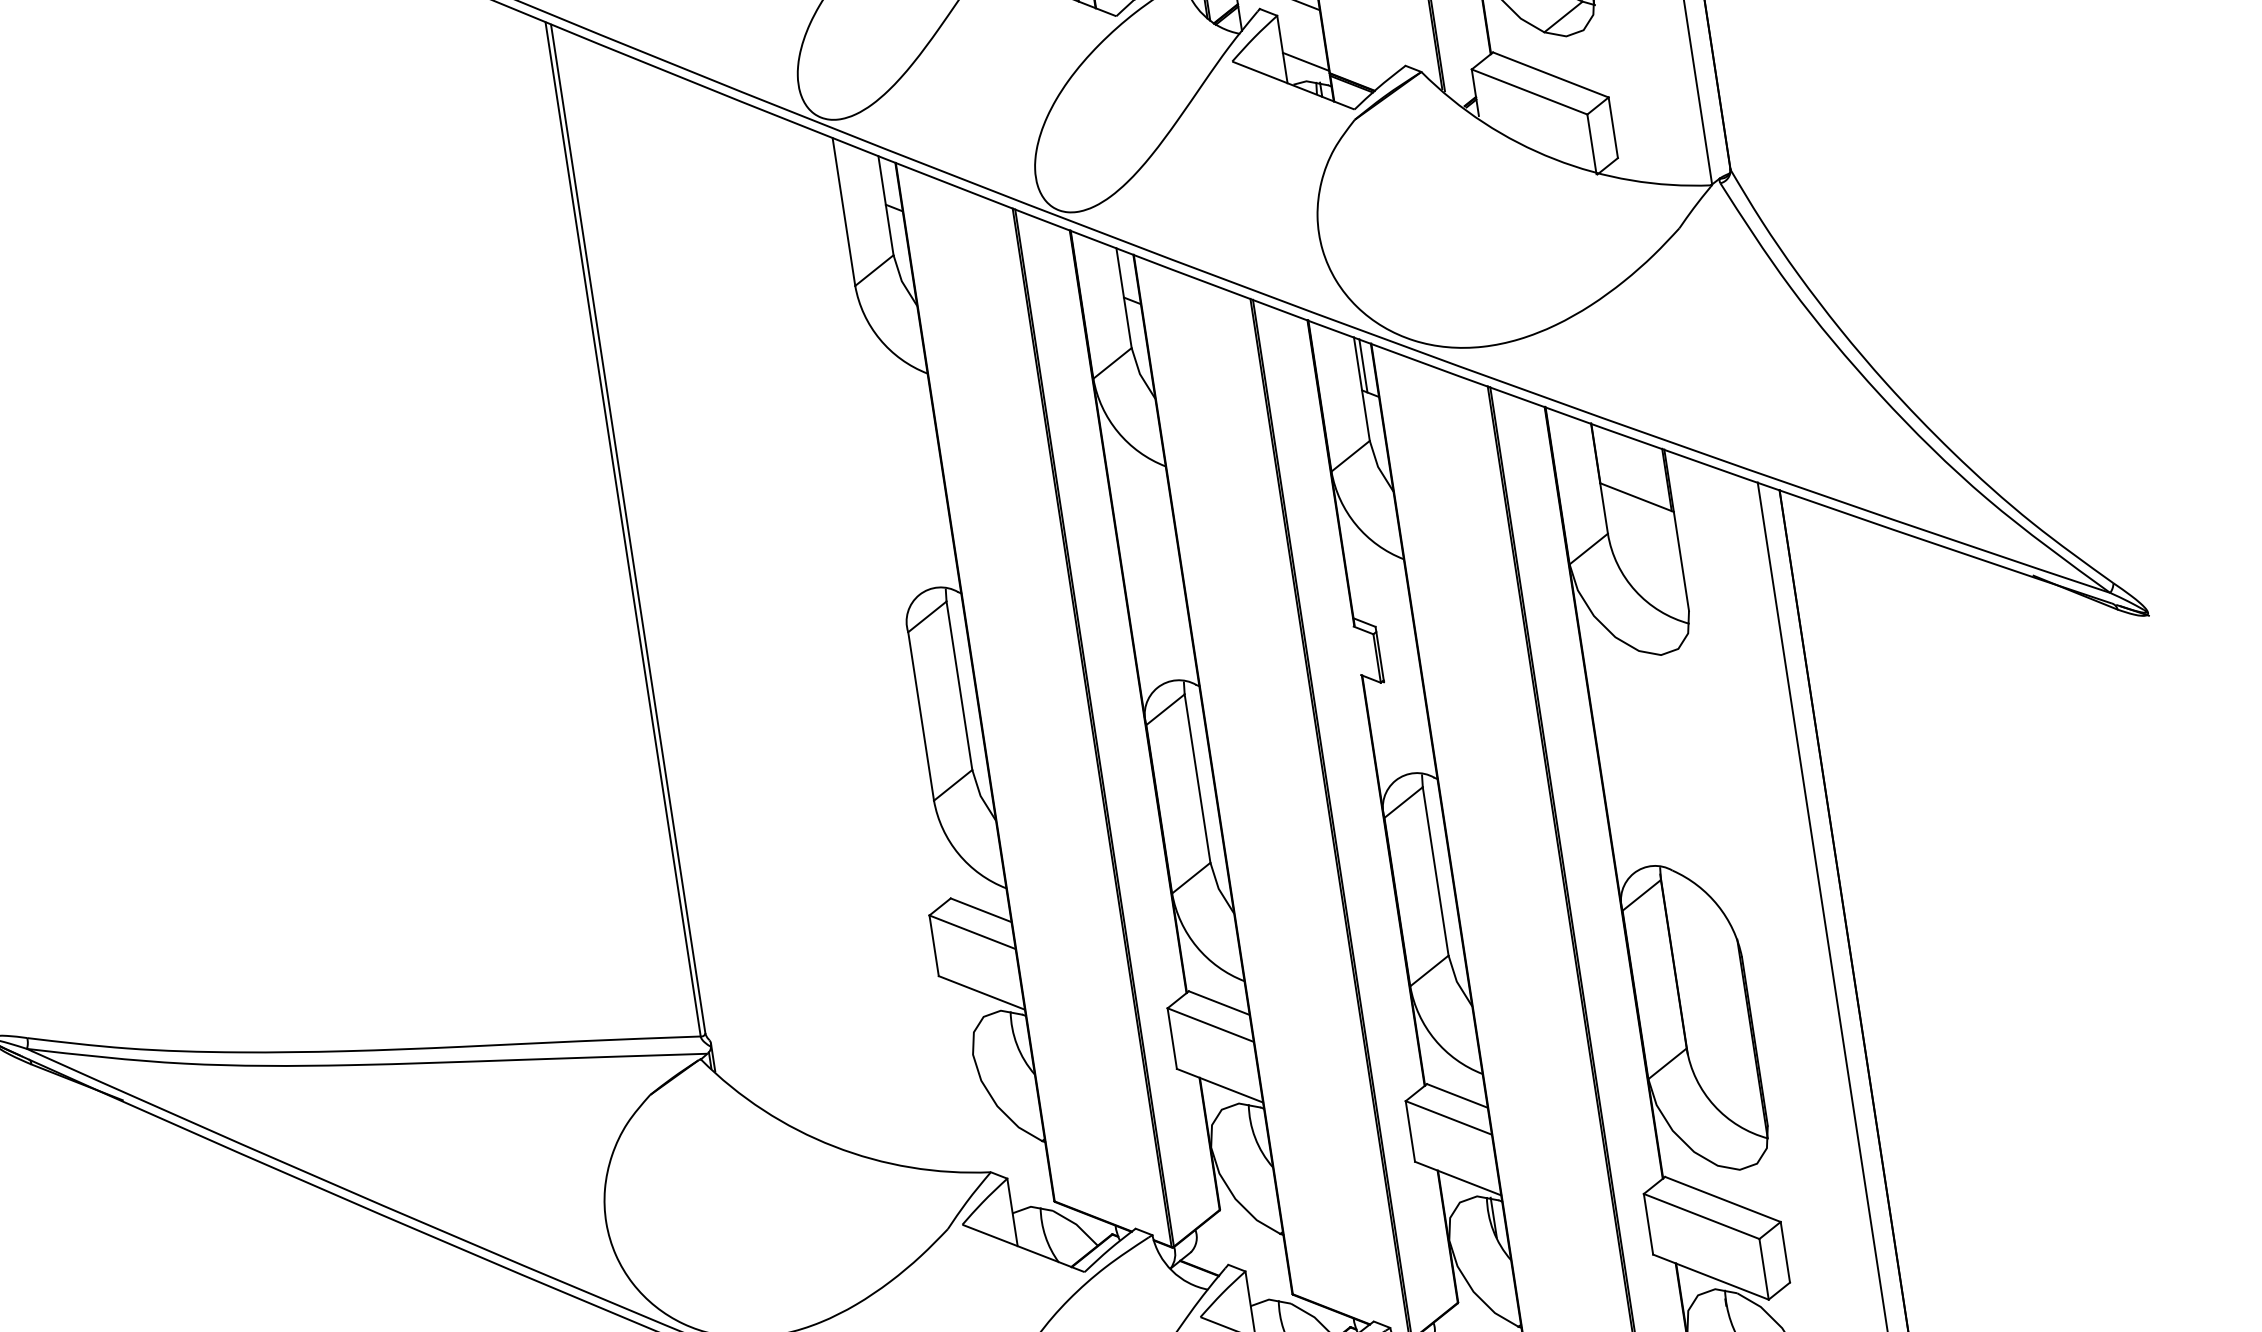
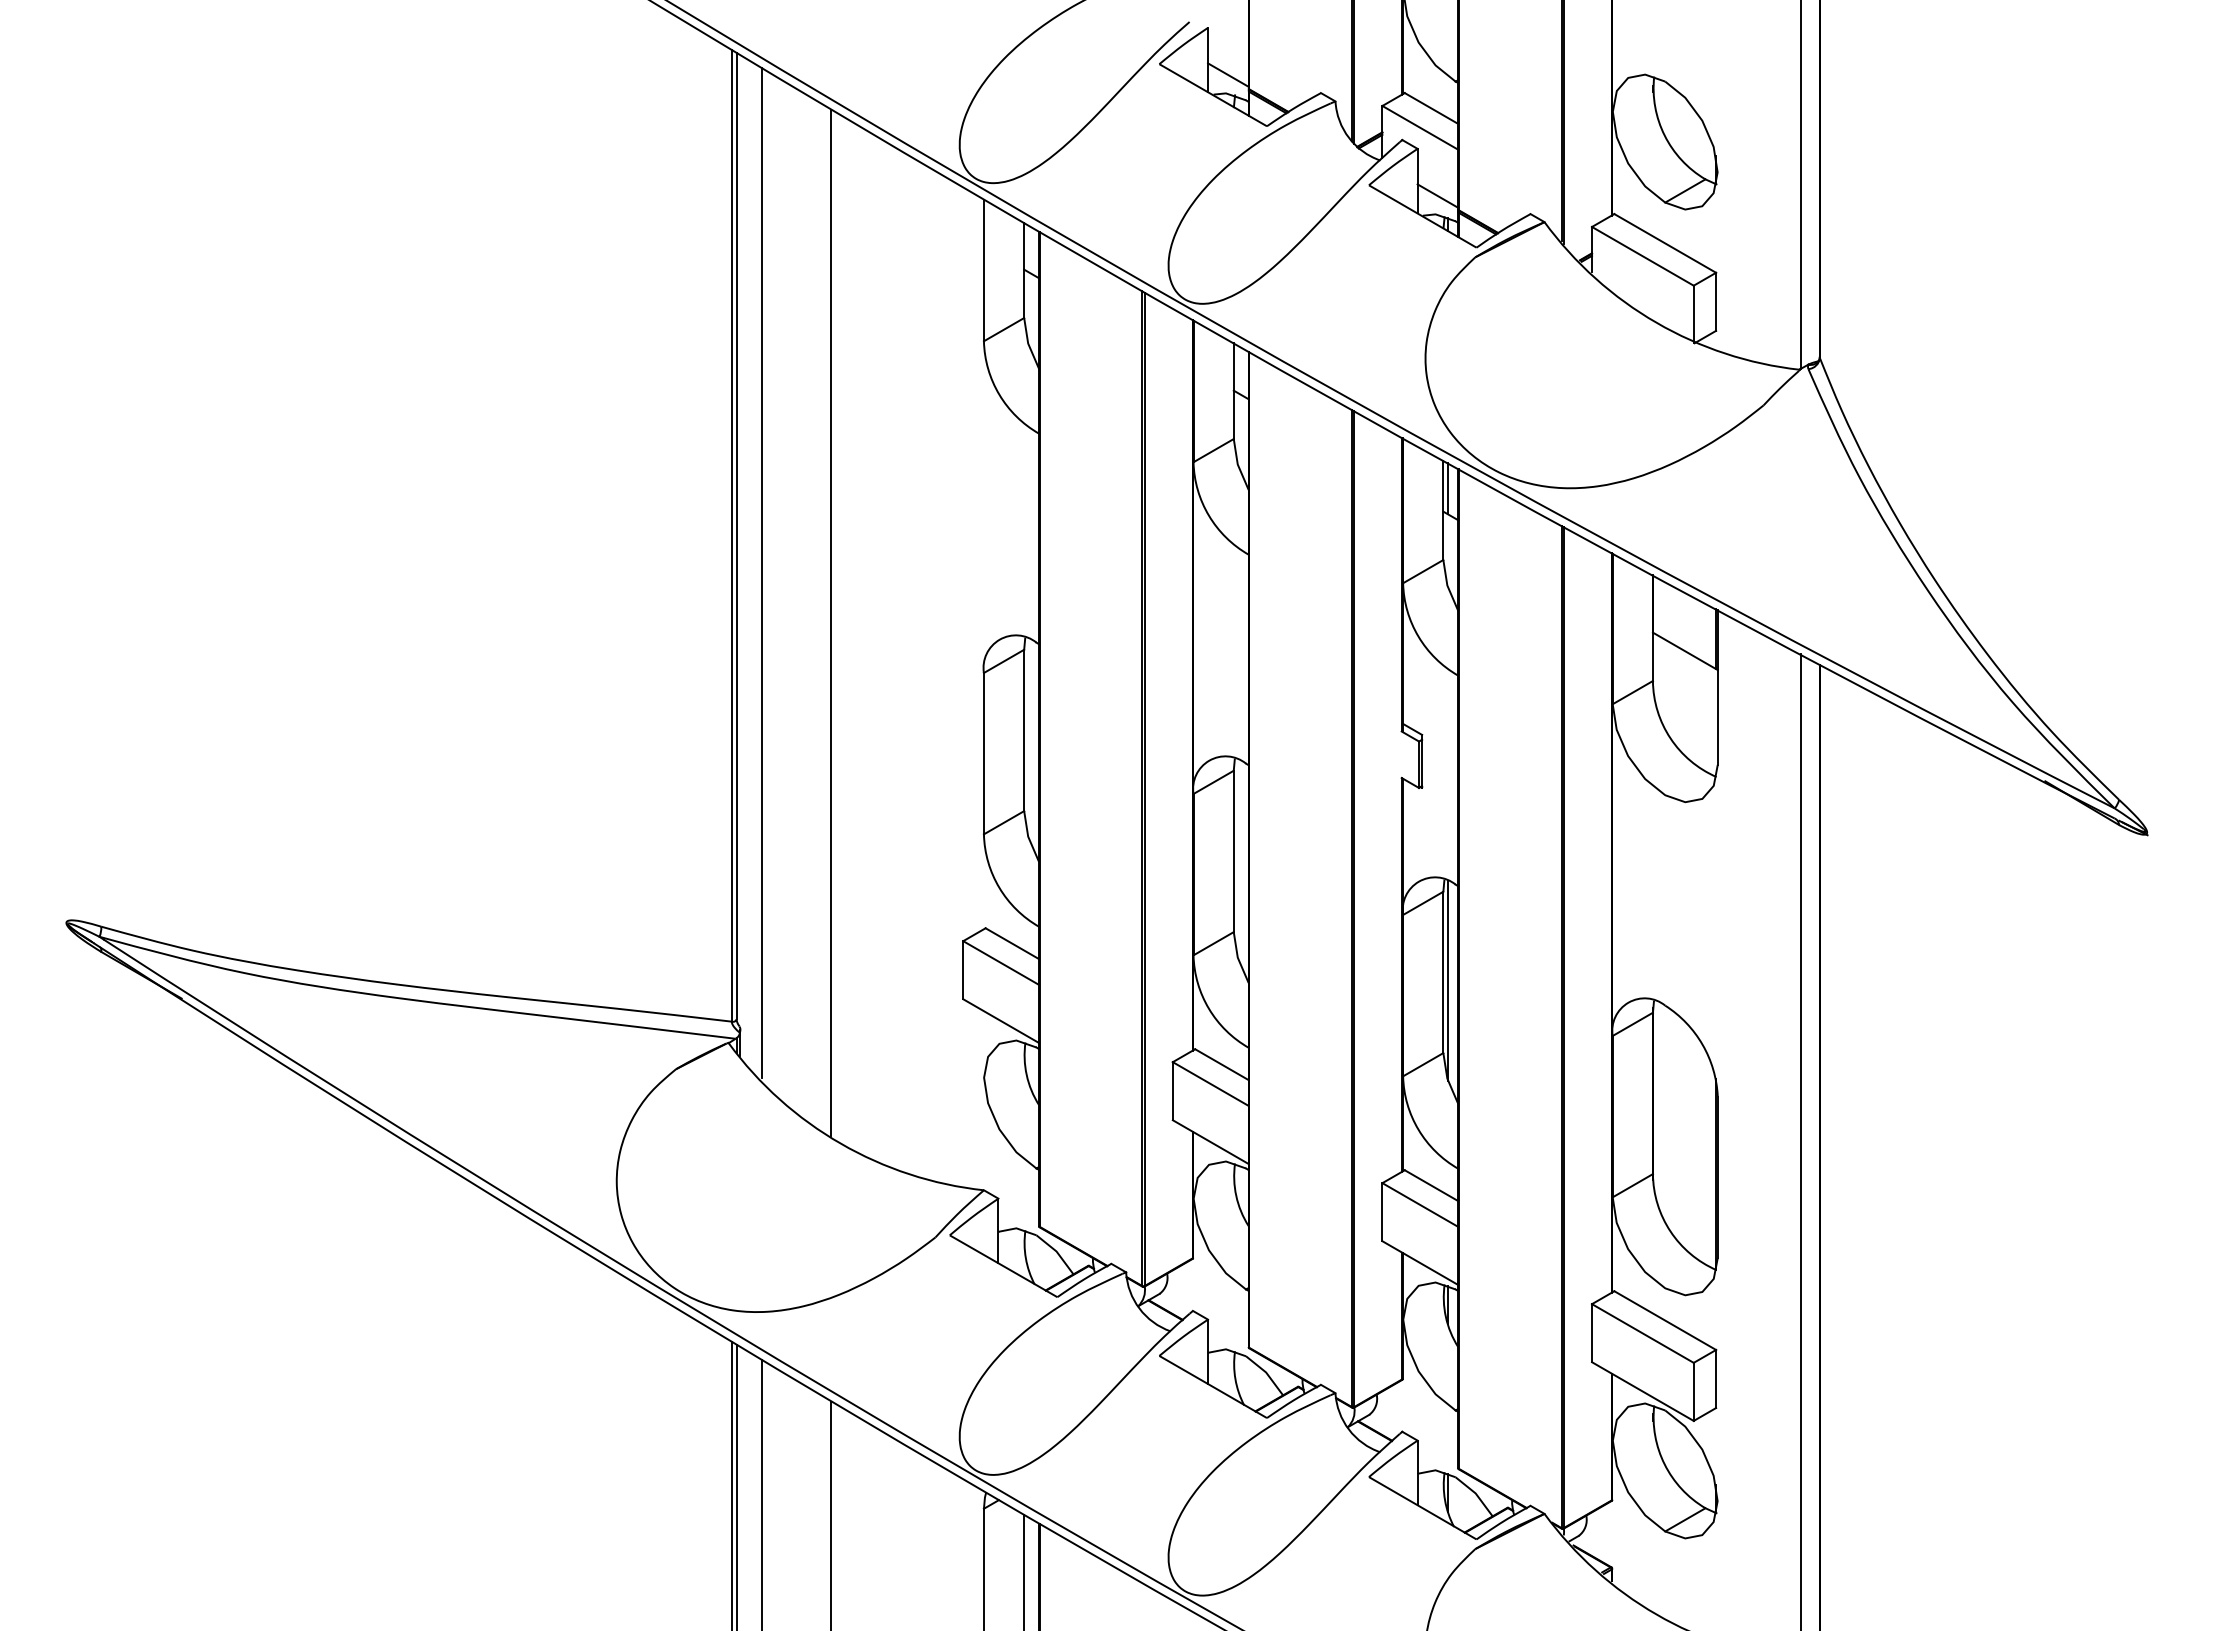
line: (660, 563) -> (761, 573), added
line: (741, 603) -> (831, 622), added
line: (1442, 879) -> (1448, 980), added

